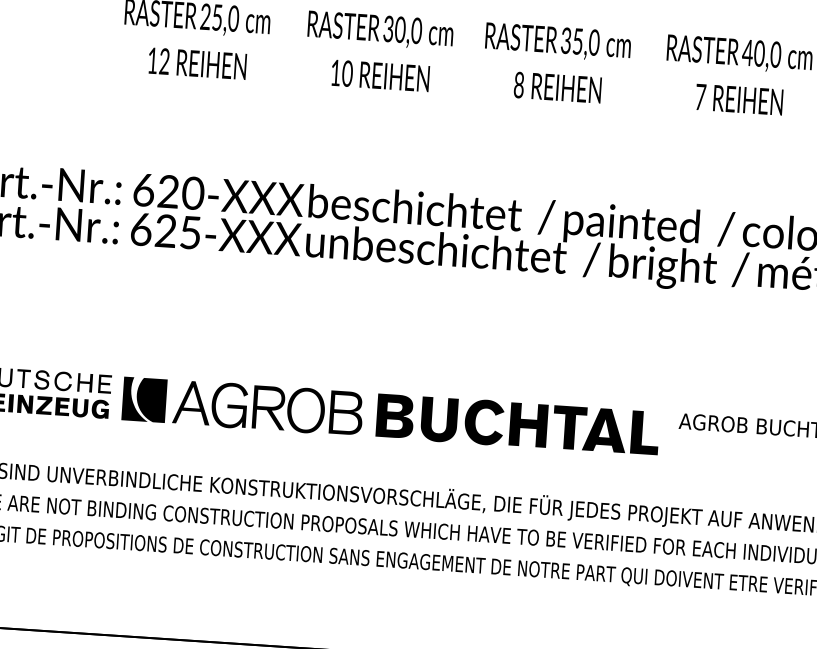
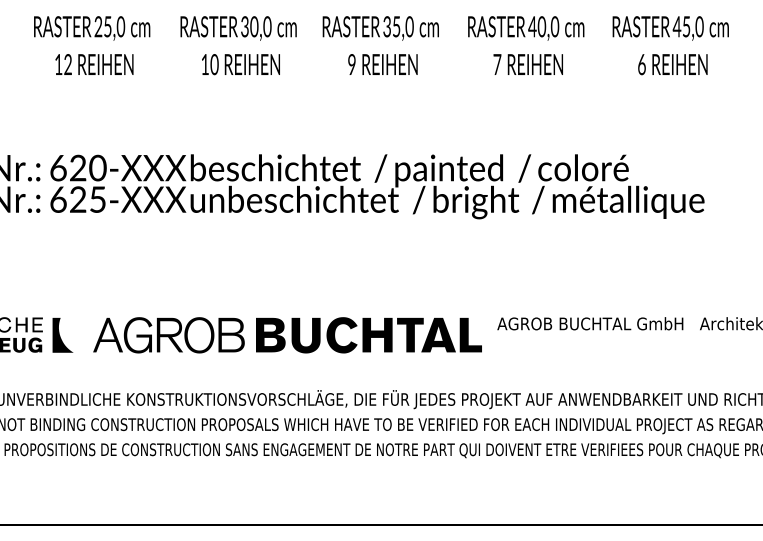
text: (518, 86) -> (351, 65), 8 -> 9
fill: (151, 399) -> (75, 334), removed

